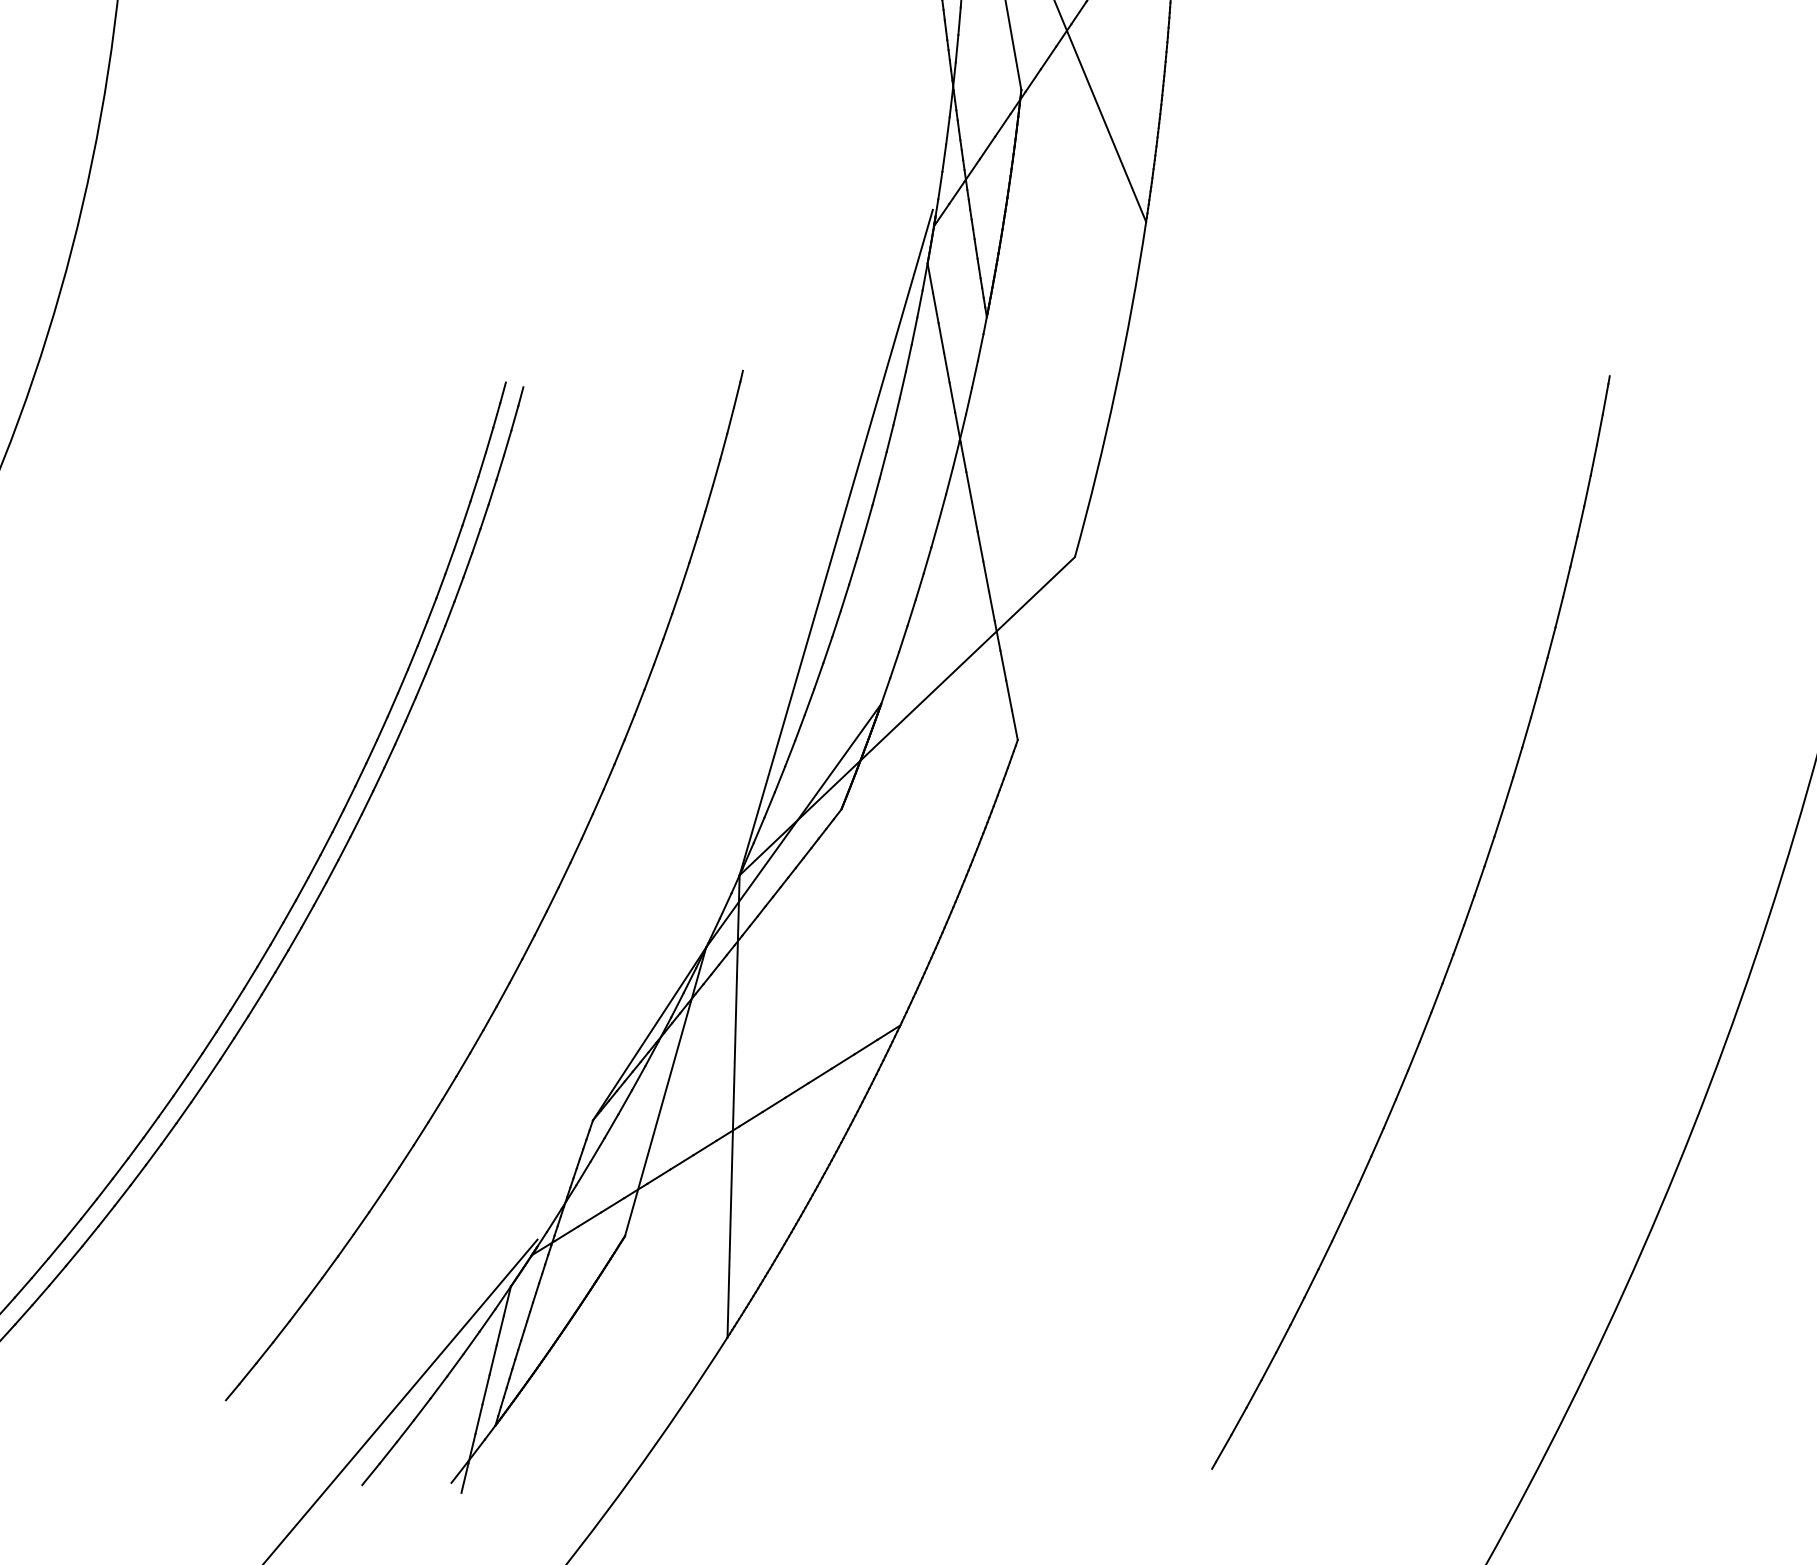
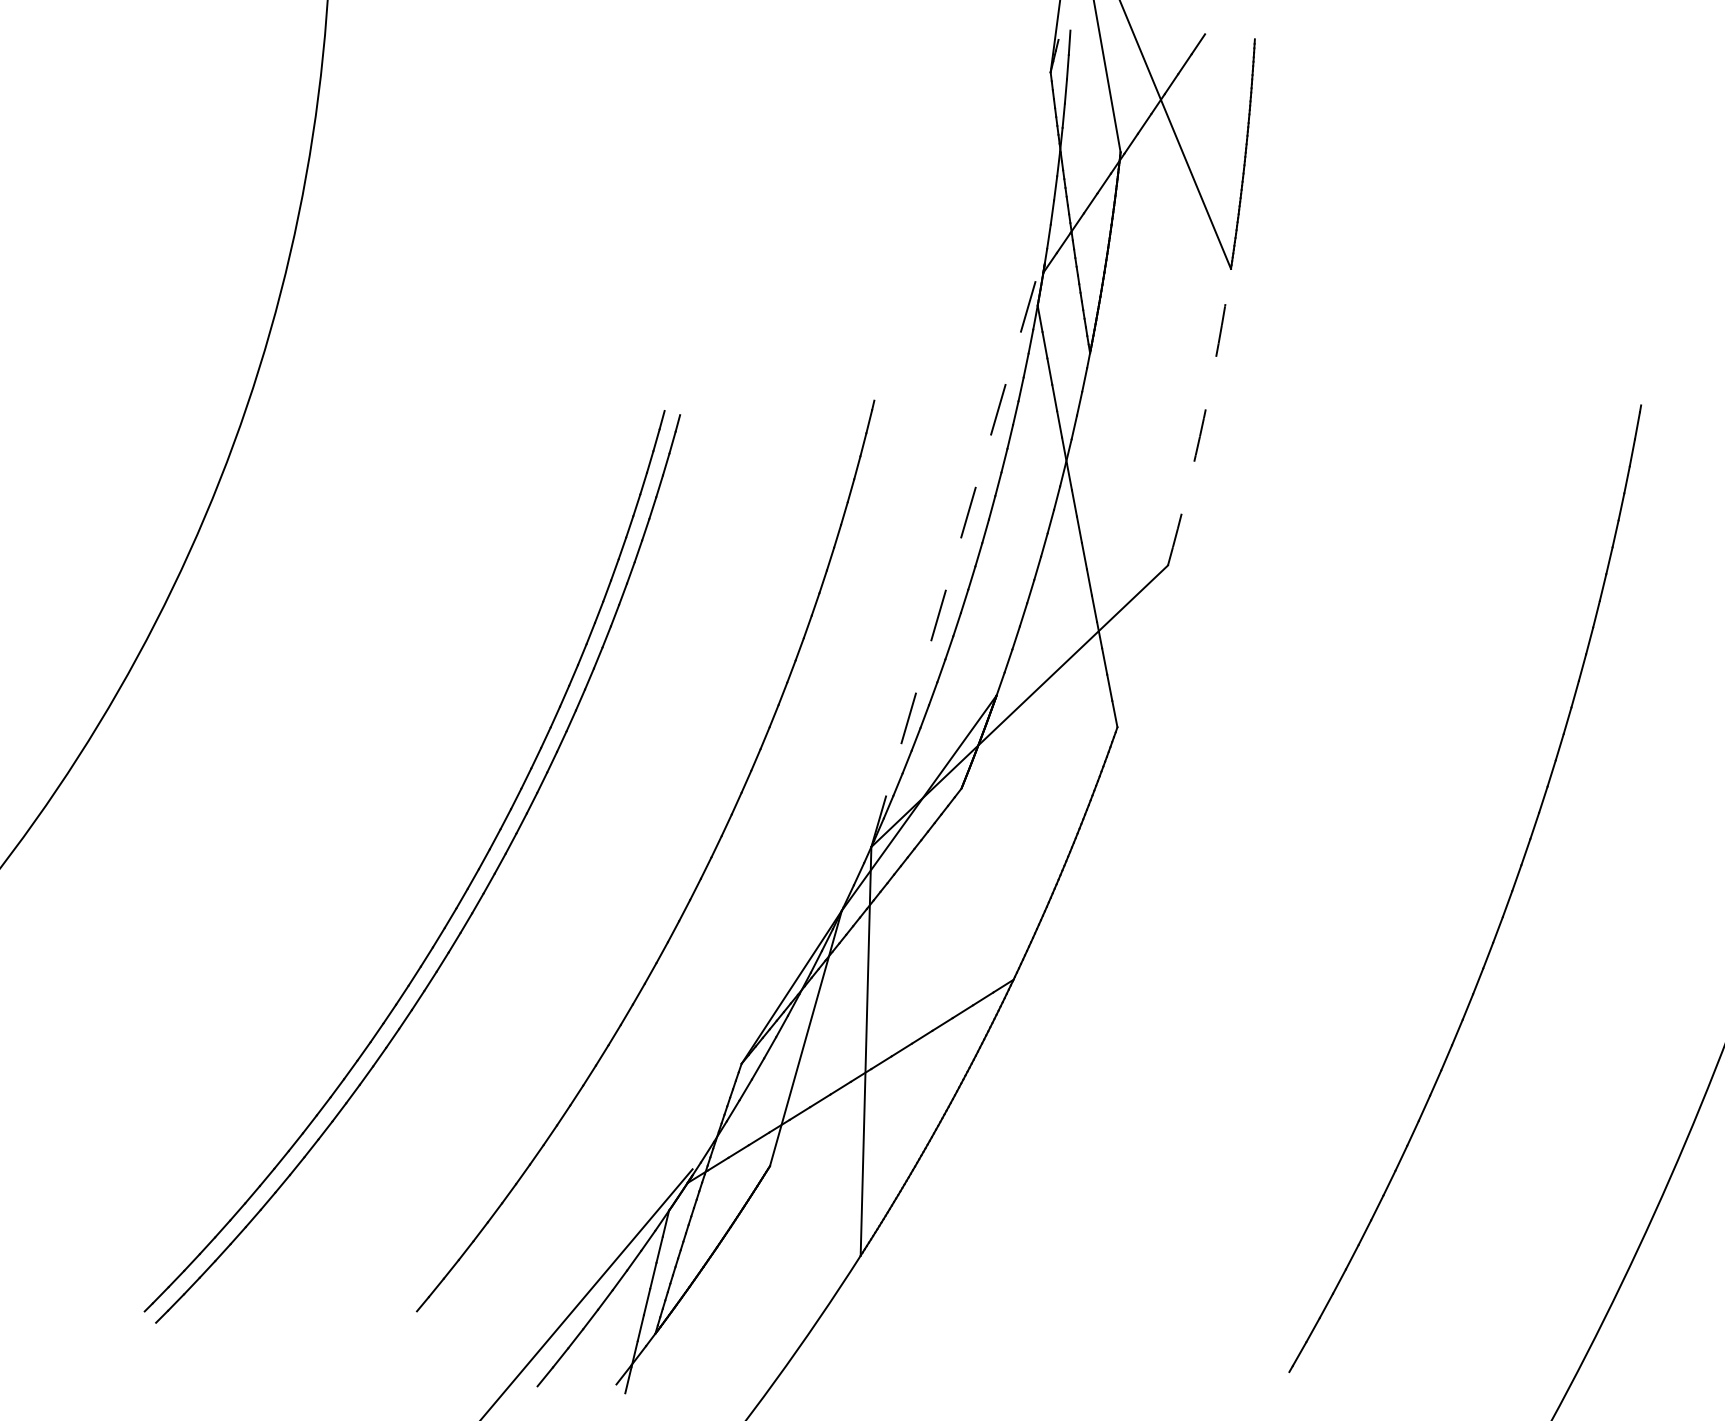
arc: (1115, 390) -> (1203, 418), solid -> dashed
line: (835, 542) -> (956, 552), solid -> dashed

